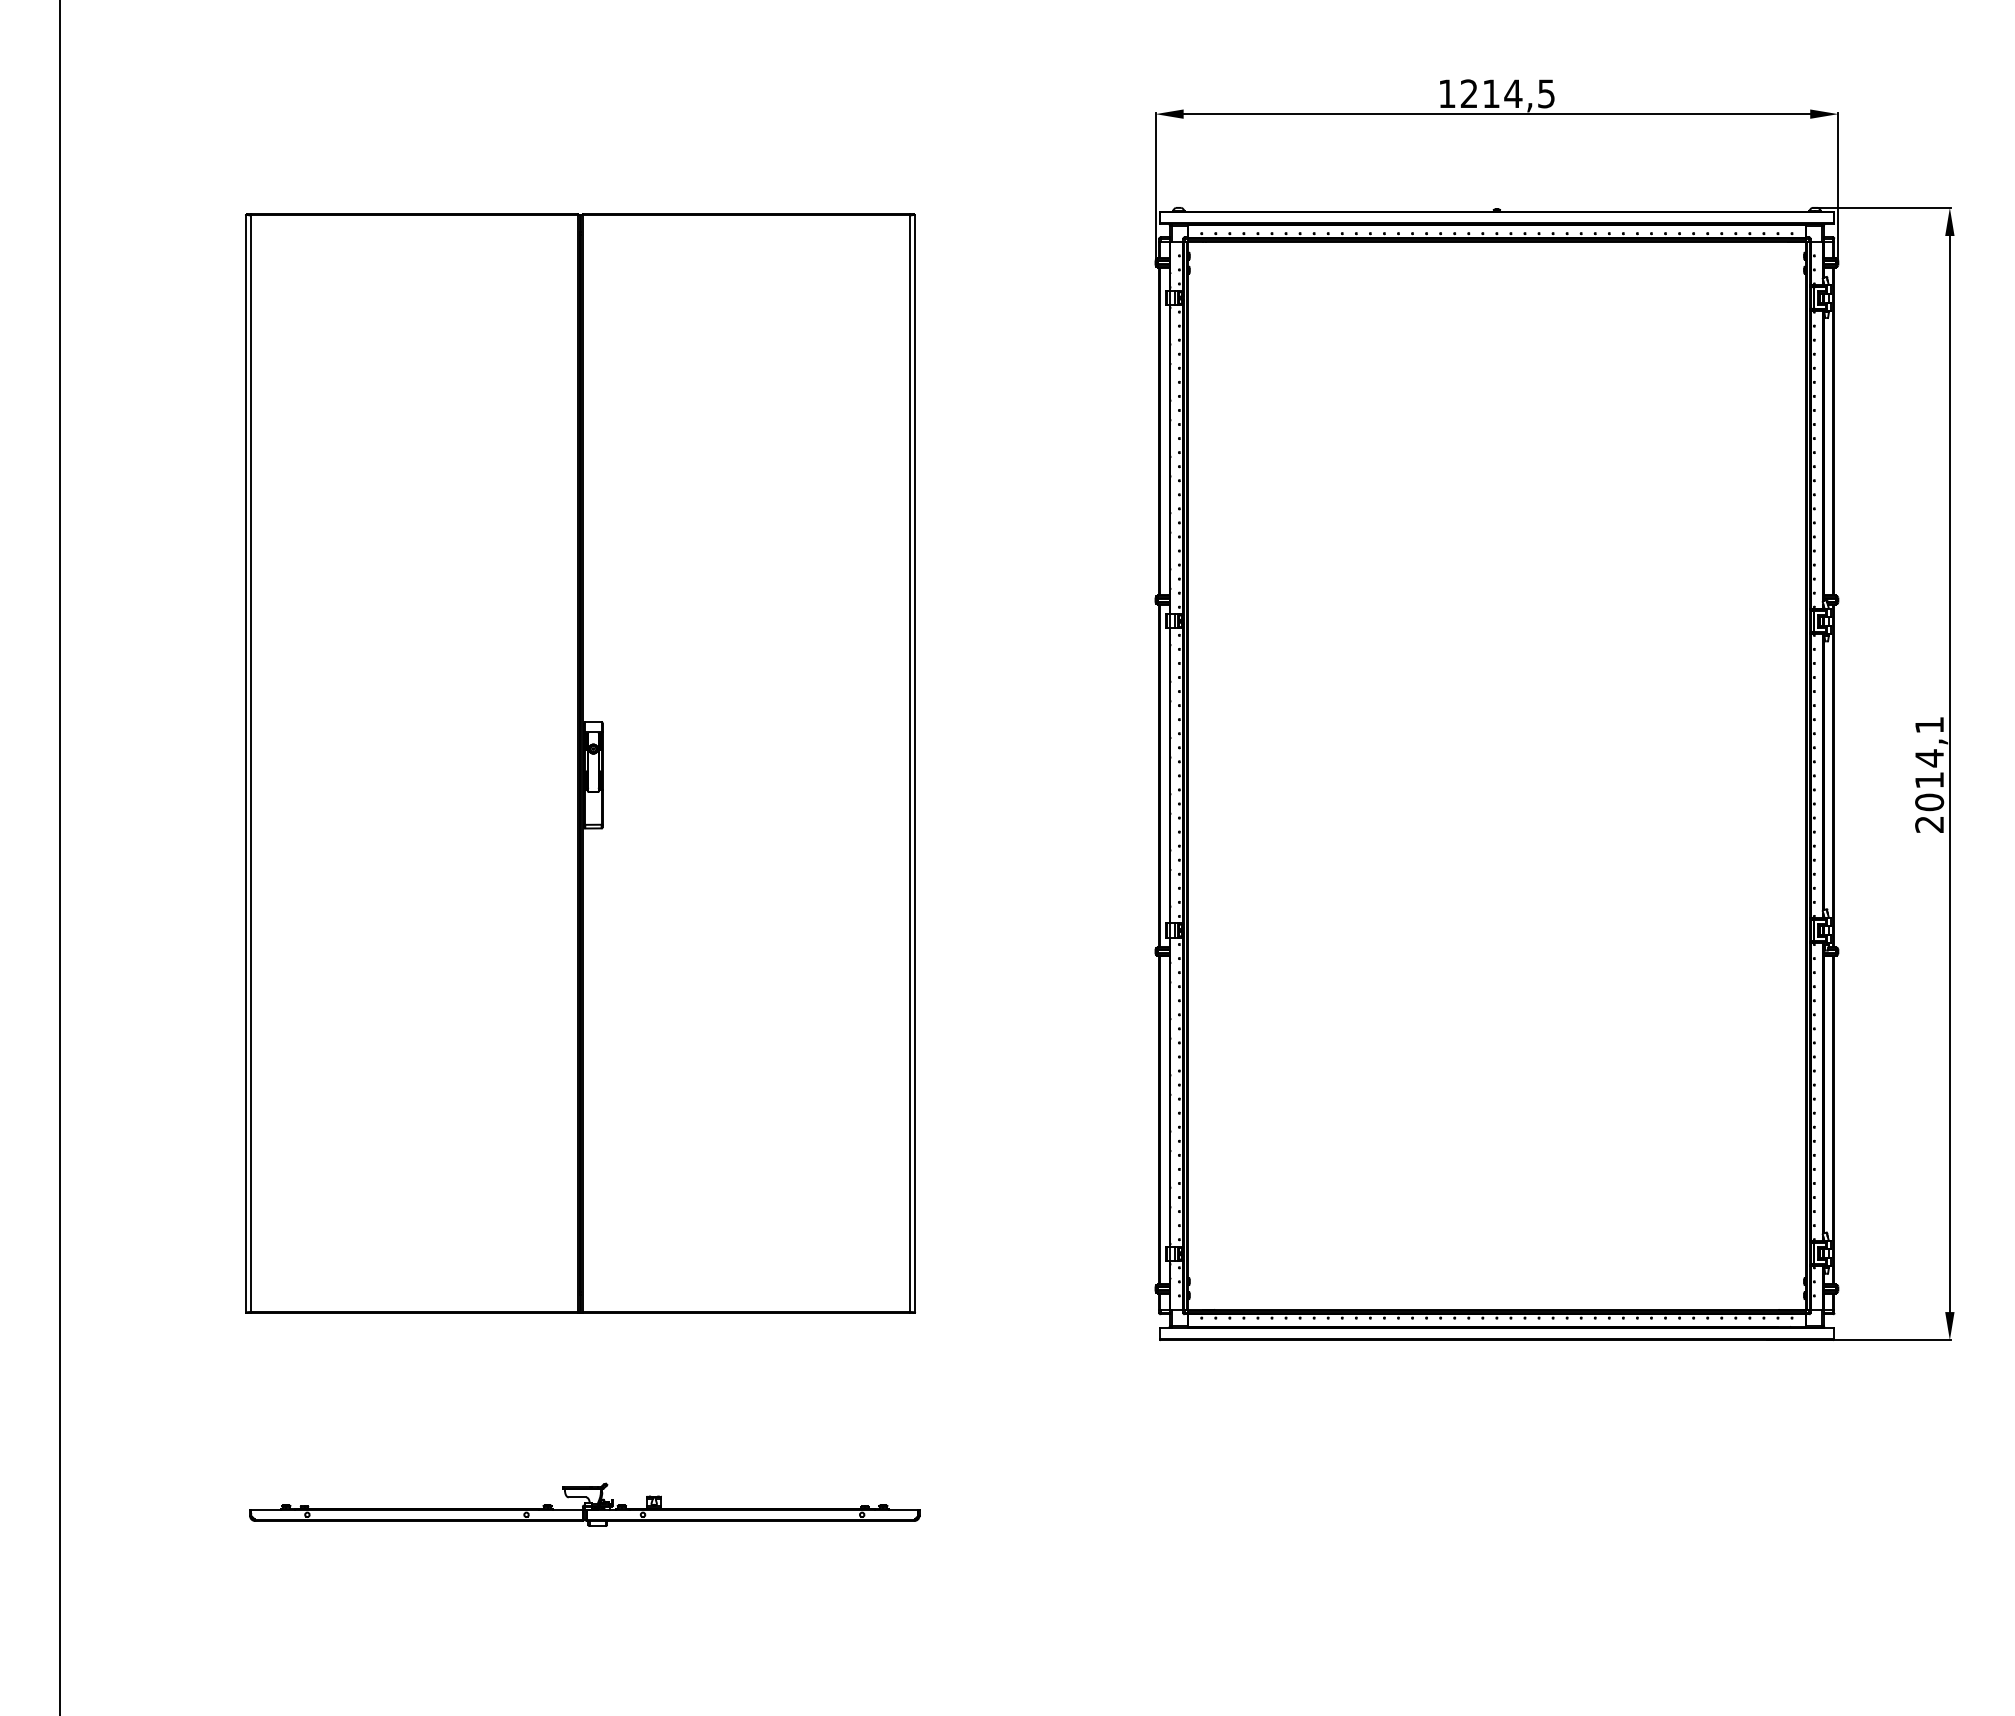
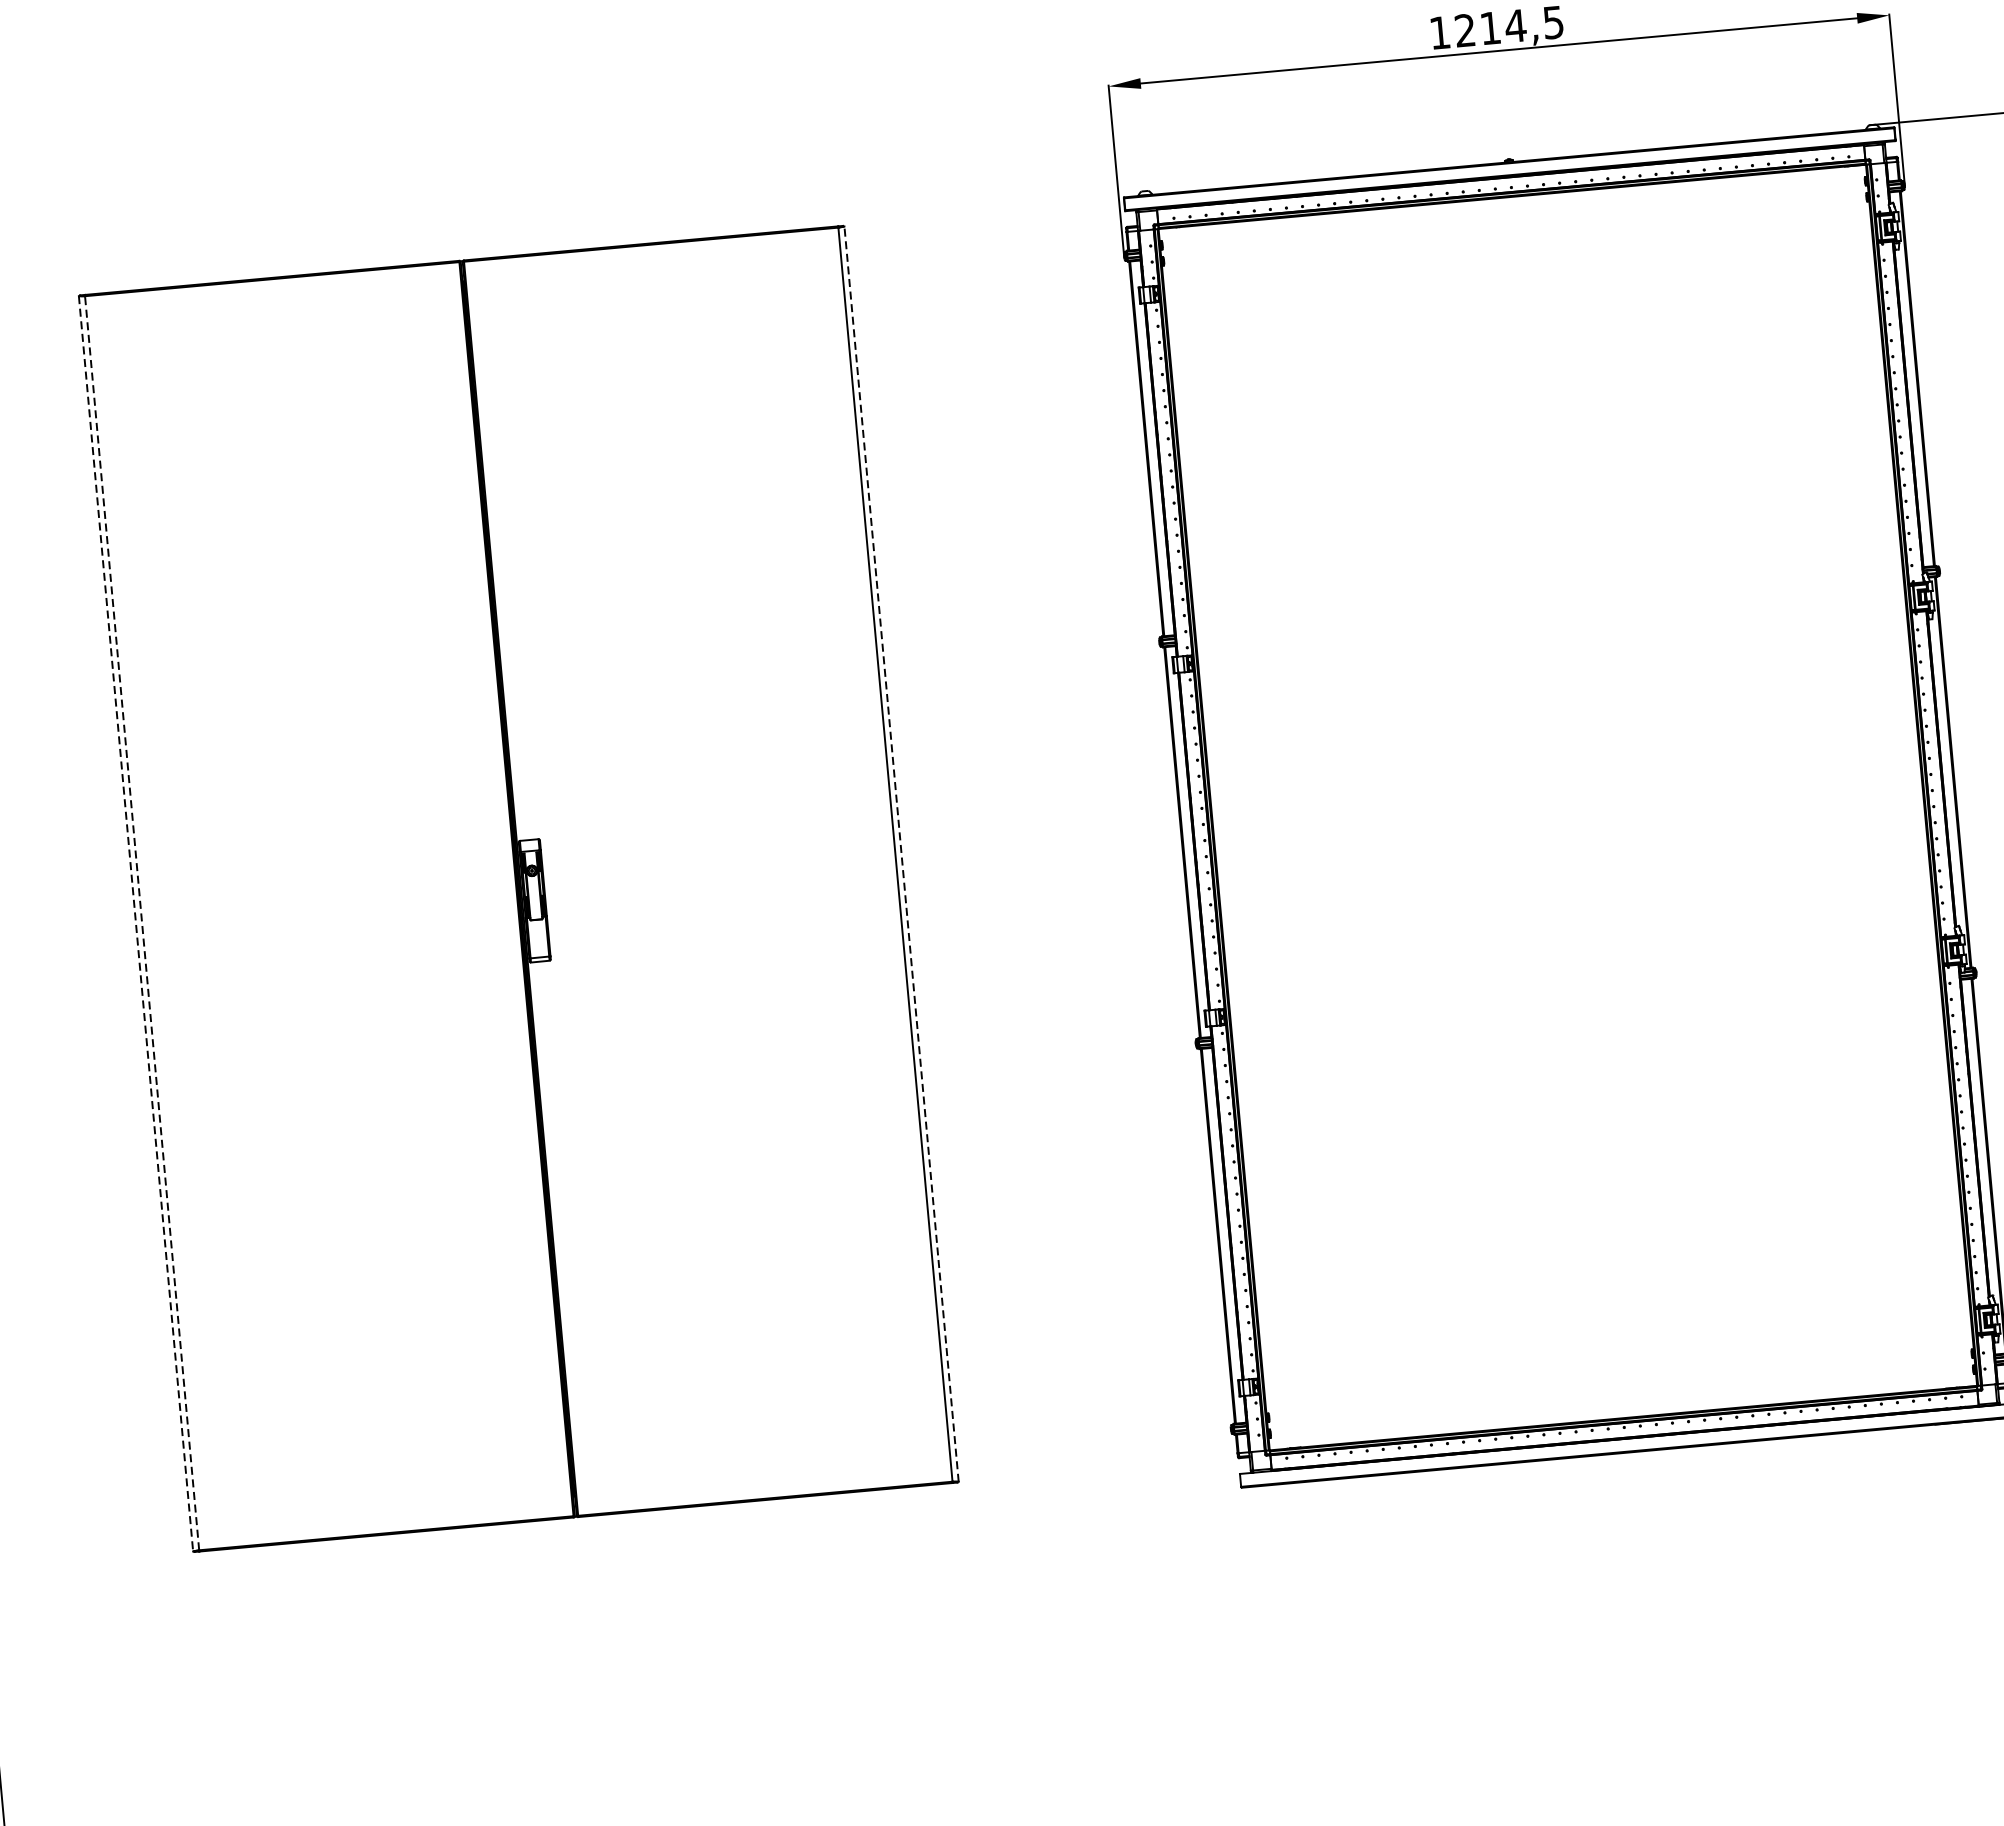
line: (245, 763) -> (135, 923), solid -> dashed
line: (251, 763) -> (142, 922), solid -> dashed
line: (915, 763) -> (901, 853), solid -> dashed
part: (584, 1504) -> (600, 1735), removed

